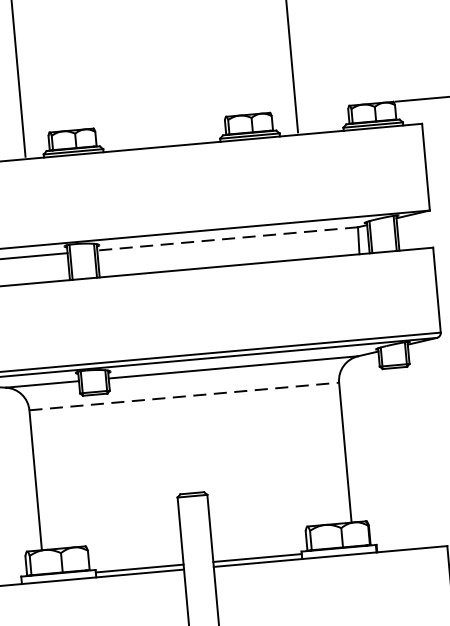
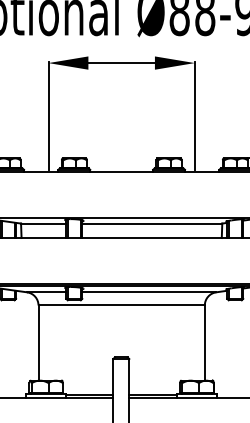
line: (228, 238) -> (152, 223), dashed -> solid
line: (185, 396) -> (122, 305), dashed -> solid

